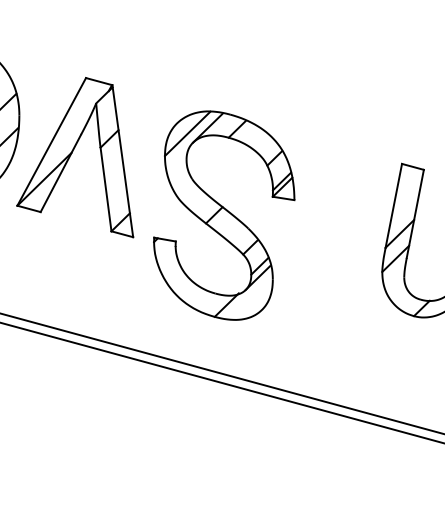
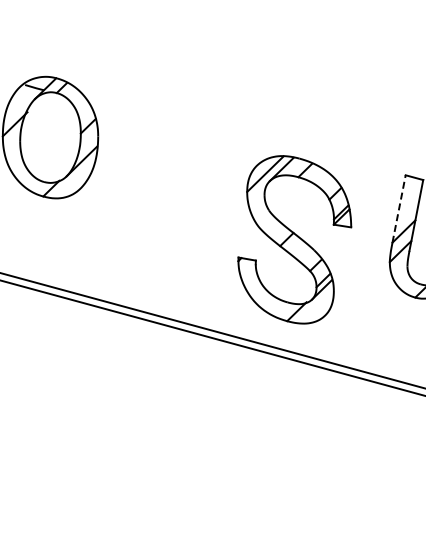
part: (74, 157) -> (142, 170), removed
line: (394, 205) -> (399, 208), solid -> dashed
part: (223, 215) -> (294, 239), moved

